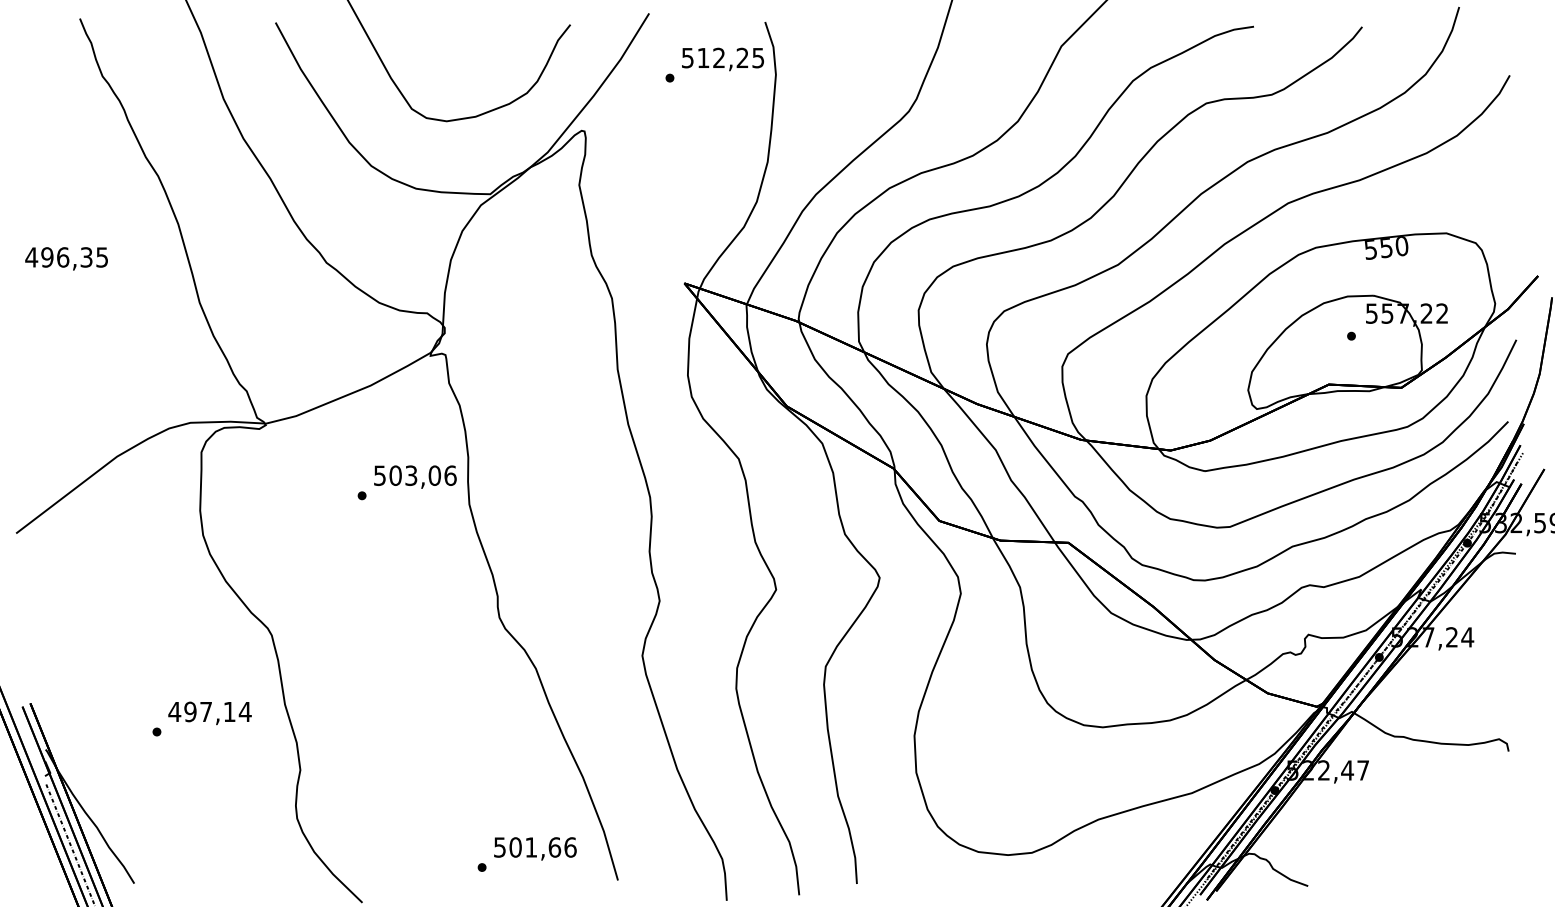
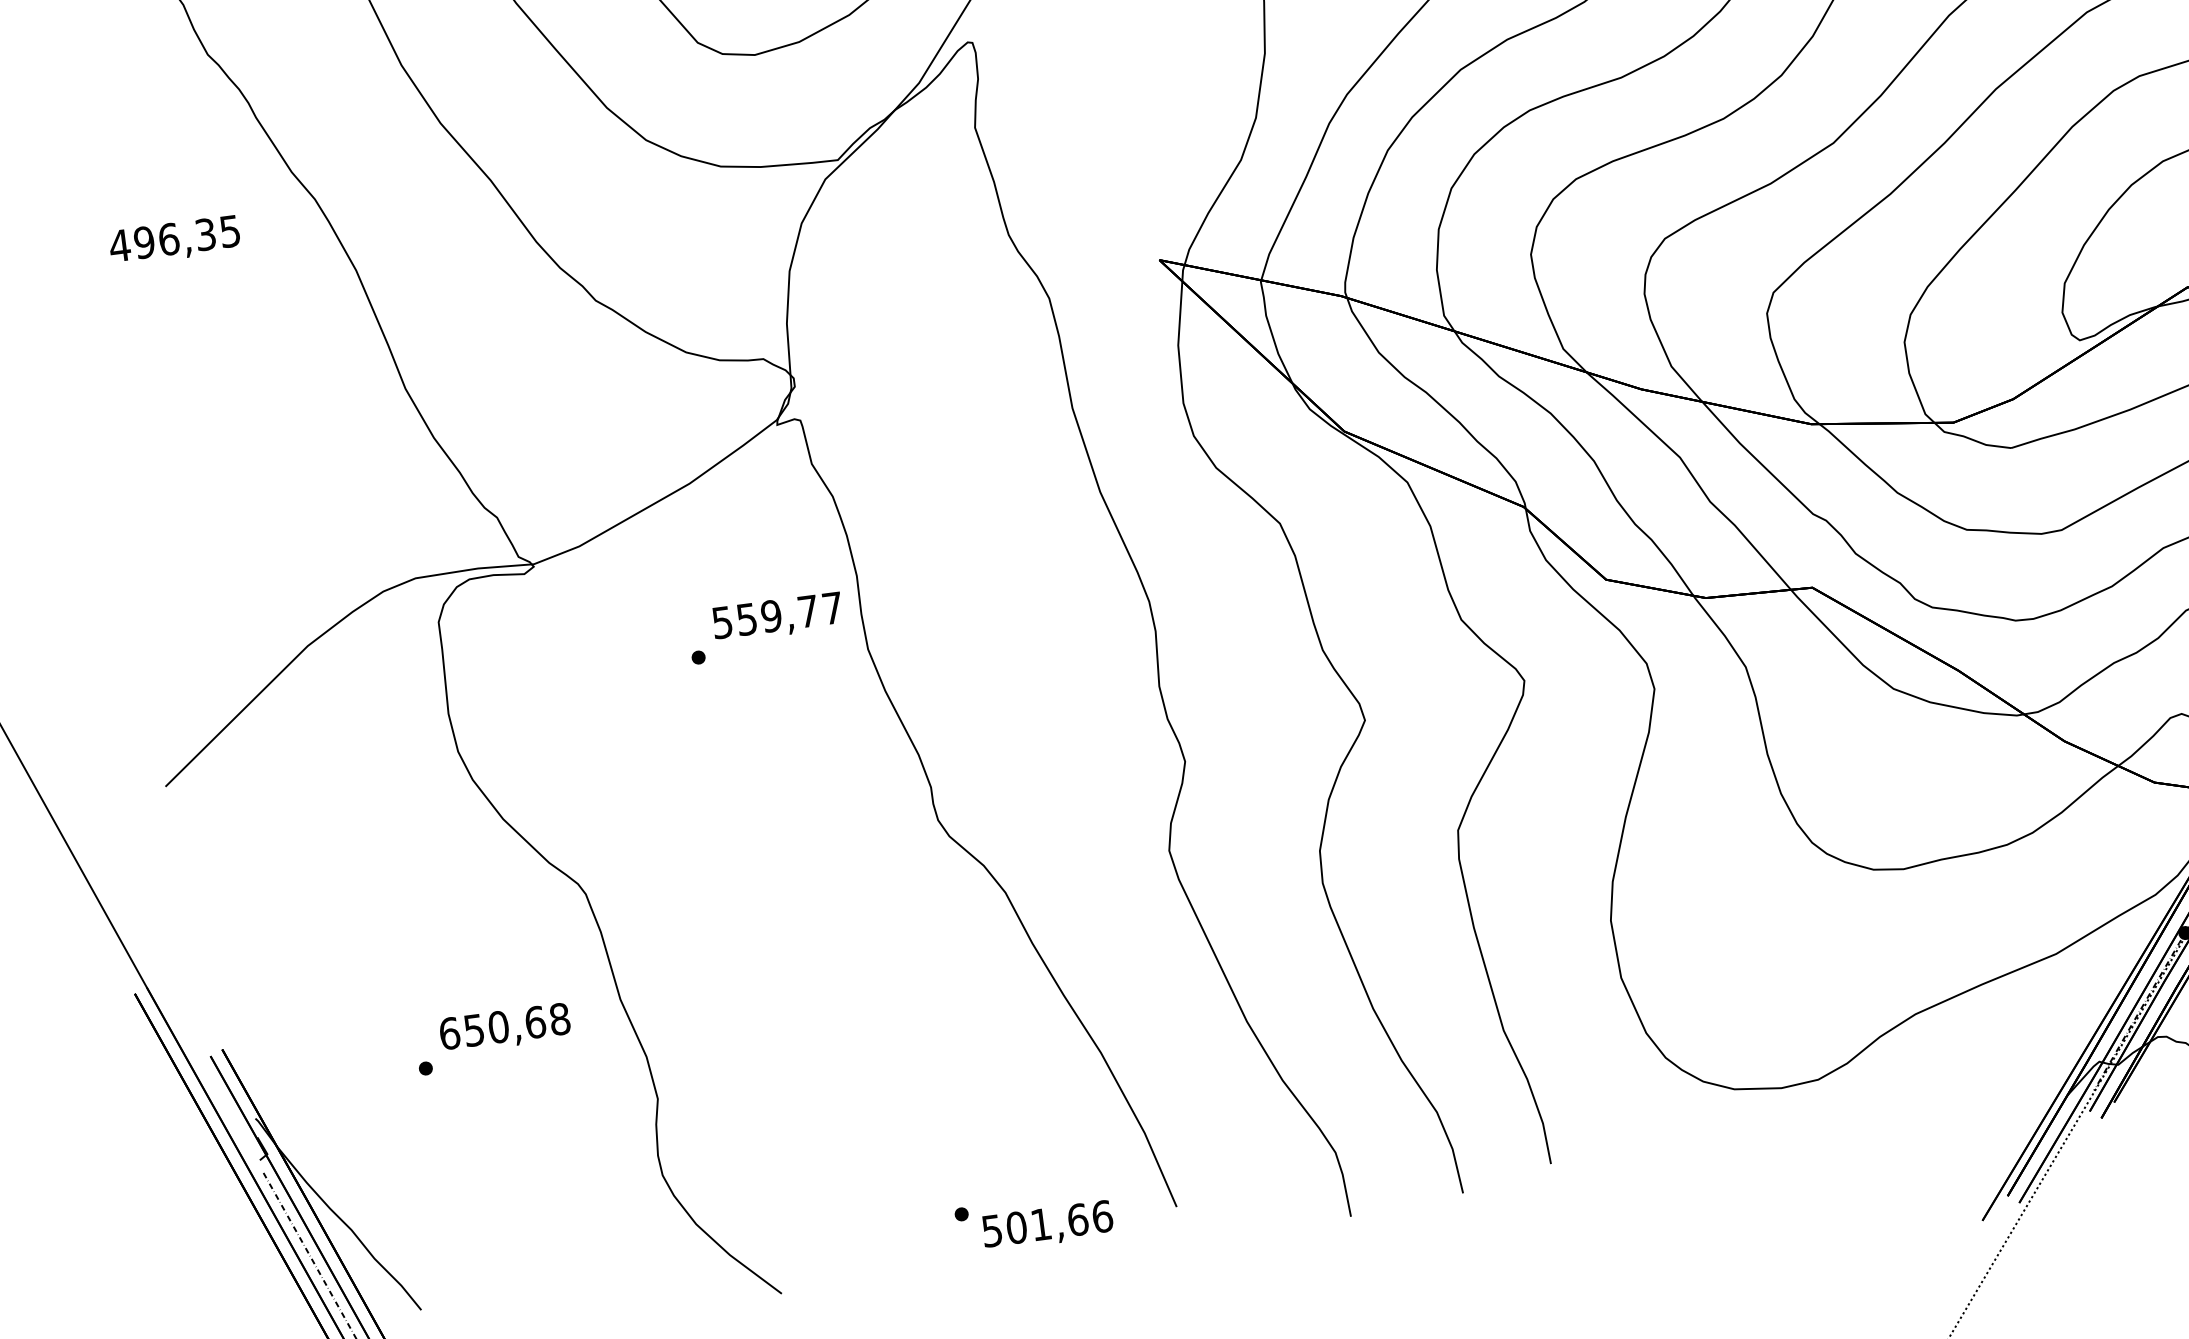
text: (66, 258) -> (174, 240), moved
text: (422, 475) -> (788, 613), 503,06 -> 559,77
text: (209, 711) -> (503, 1025), 497,14 -> 650,68
text: (535, 848) -> (1047, 1225), moved

